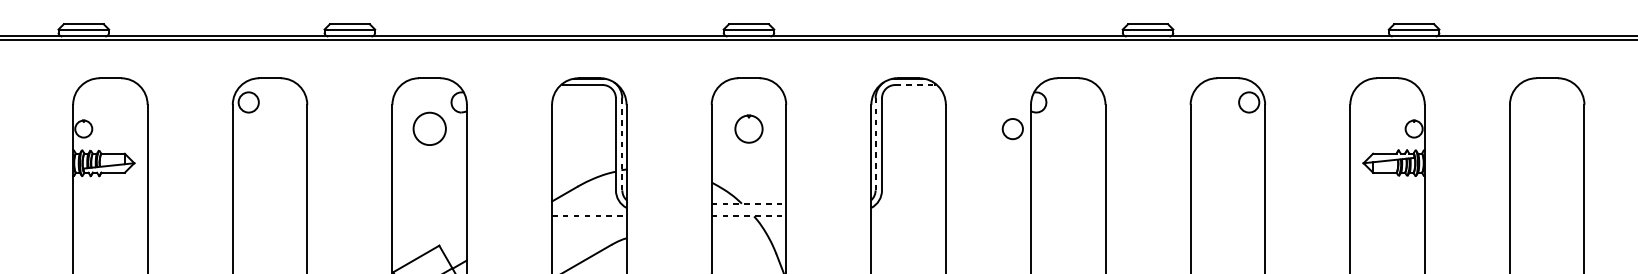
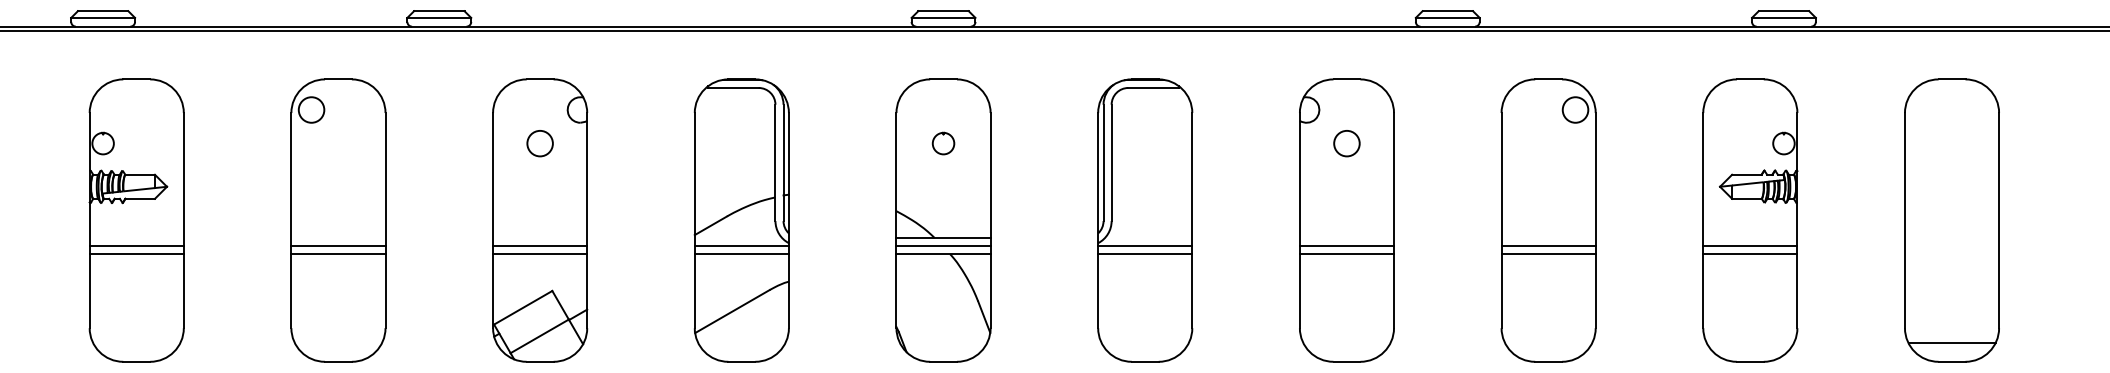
line: (915, 84) -> (1154, 87), dashed -> solid
circle: (429, 128) -> (539, 143), size x0.62
part: (748, 128) -> (943, 143), size x0.62
circle: (1012, 128) -> (1346, 143), moved
line: (622, 144) -> (783, 163), dashed -> solid
line: (875, 144) -> (1103, 162), dashed -> solid
line: (749, 203) -> (944, 237), dashed -> solid
line: (110, 209) -> (136, 245), added
line: (270, 209) -> (338, 245), added
line: (429, 209) -> (540, 245), added
line: (589, 209) -> (741, 245), added
line: (748, 209) -> (943, 245), added
line: (908, 209) -> (1145, 245), added
line: (1067, 209) -> (1346, 245), added
line: (1227, 209) -> (1548, 245), added
line: (1387, 209) -> (1750, 245), added
line: (110, 216) -> (136, 254), added
line: (270, 216) -> (338, 254), added
line: (429, 216) -> (540, 254), added
line: (589, 216) -> (742, 254), dashed -> solid
line: (749, 216) -> (944, 254), dashed -> solid
line: (908, 216) -> (1145, 254), added
line: (1067, 216) -> (1346, 254), added
line: (1227, 216) -> (1548, 254), added
line: (1387, 216) -> (1750, 254), added

